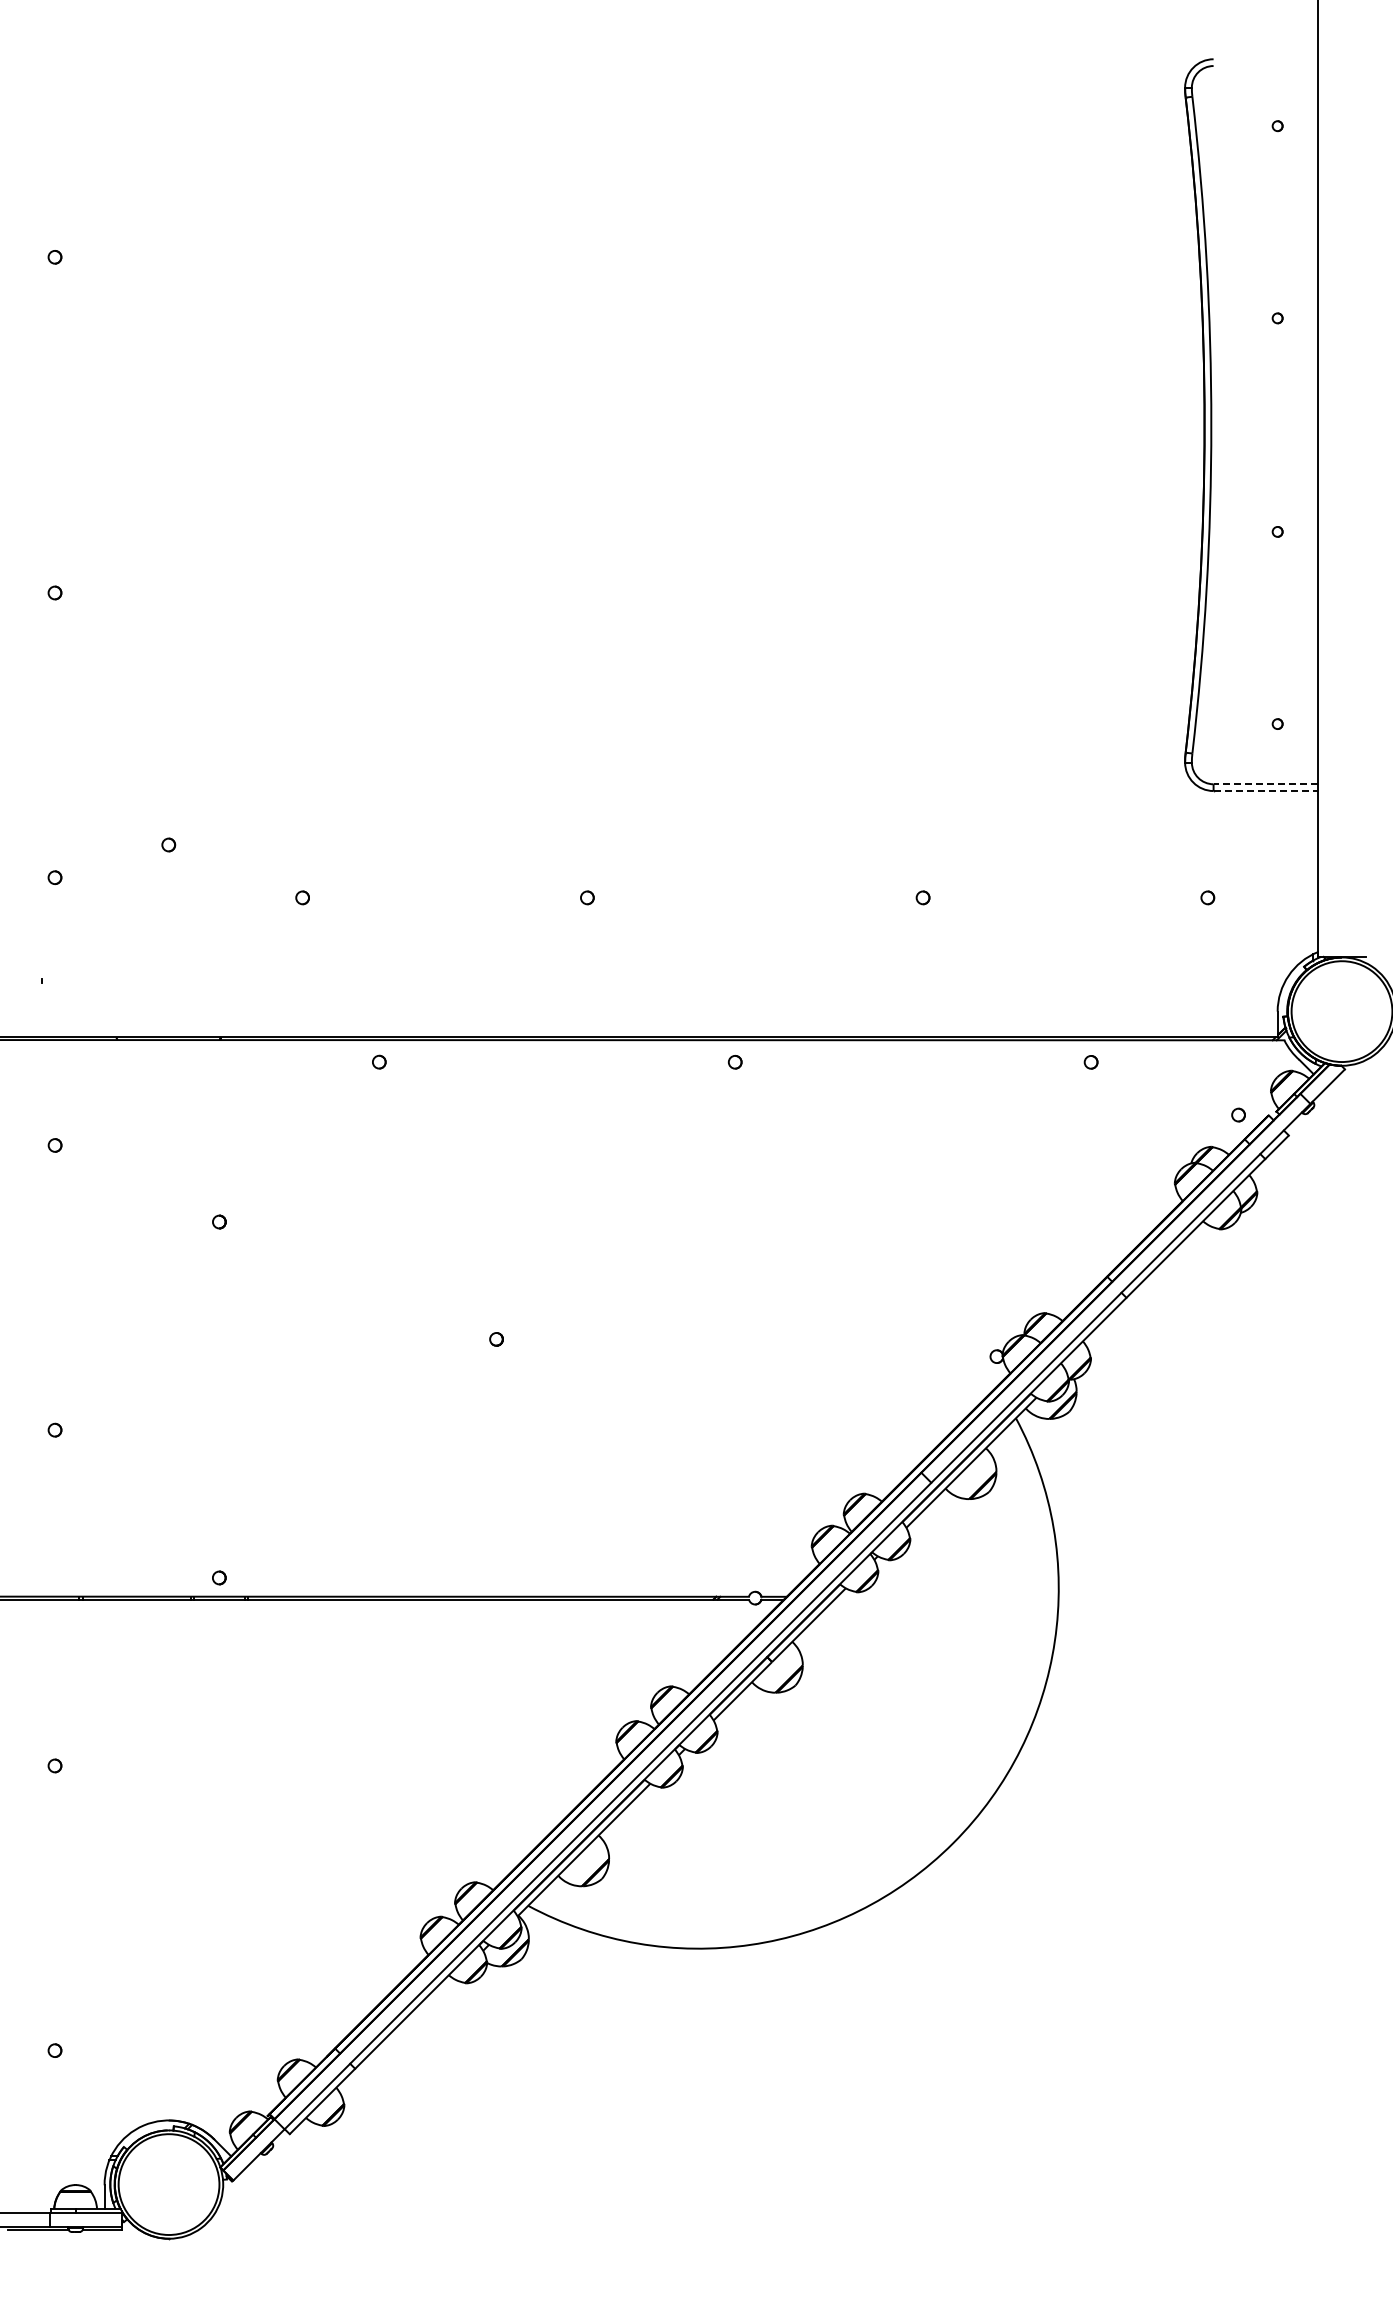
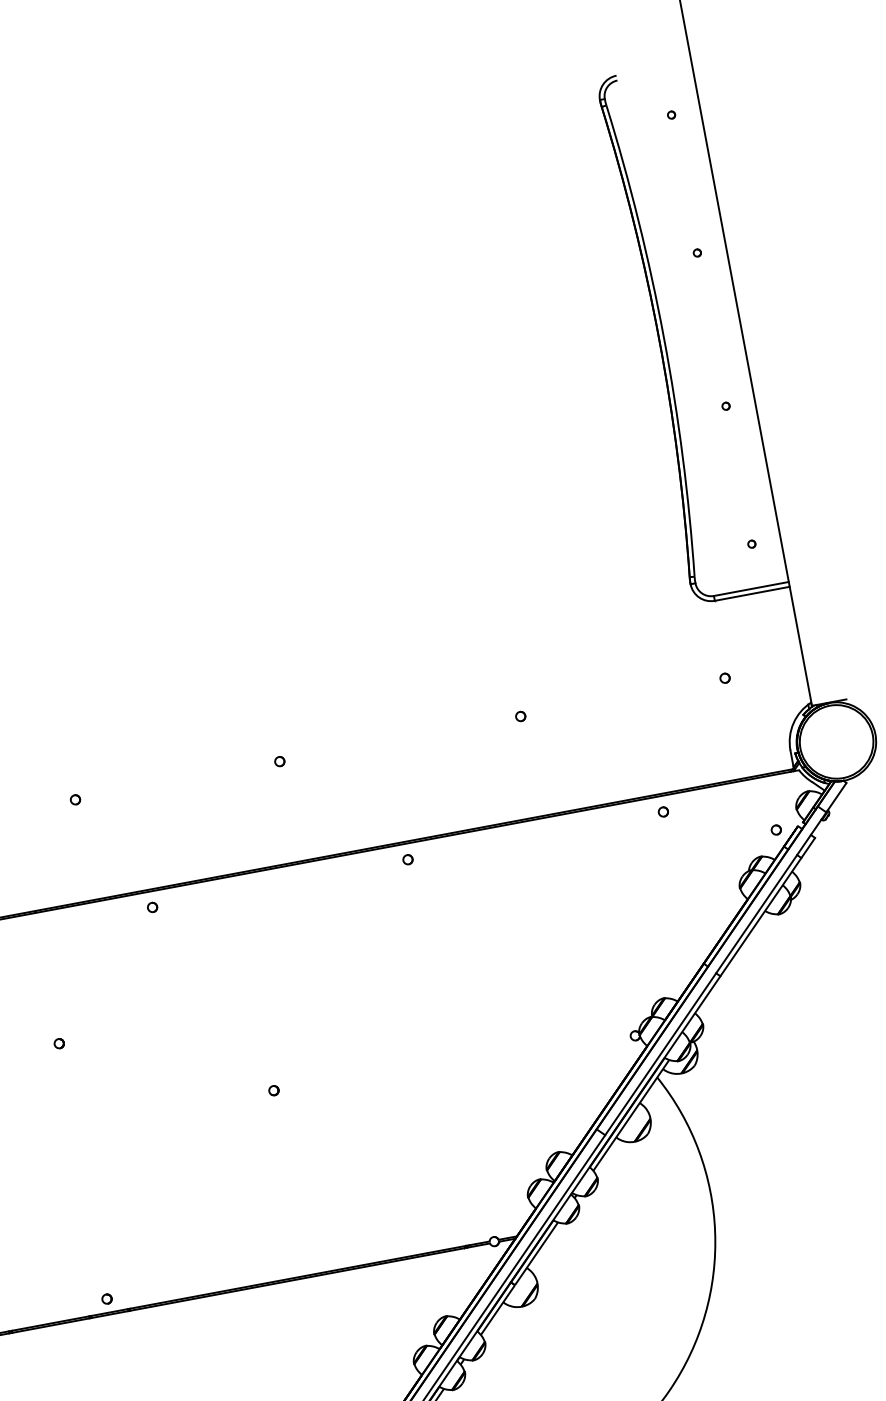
line: (1265, 784) -> (751, 589), dashed -> solid
line: (1266, 791) -> (752, 594), dashed -> solid

